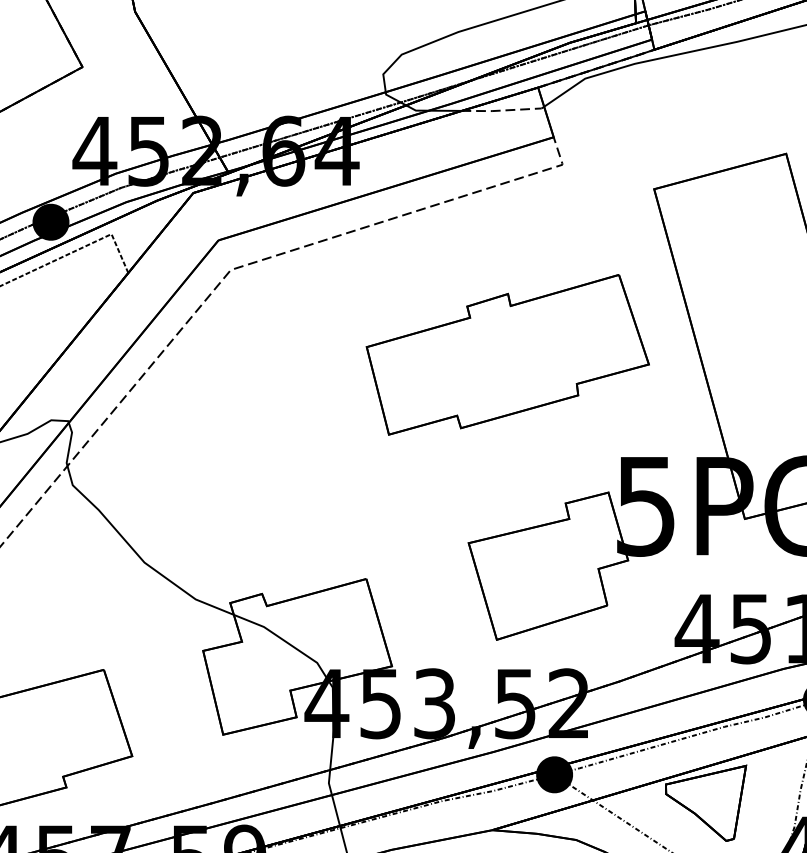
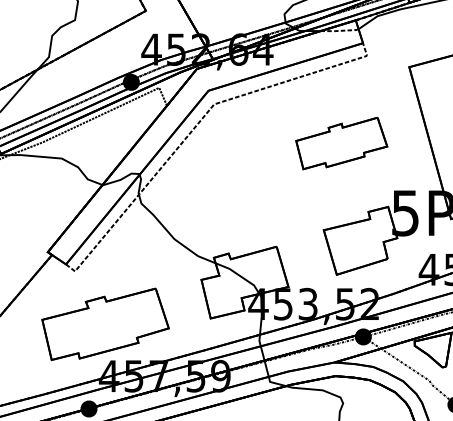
part: (507, 354) -> (341, 143), size x0.7

